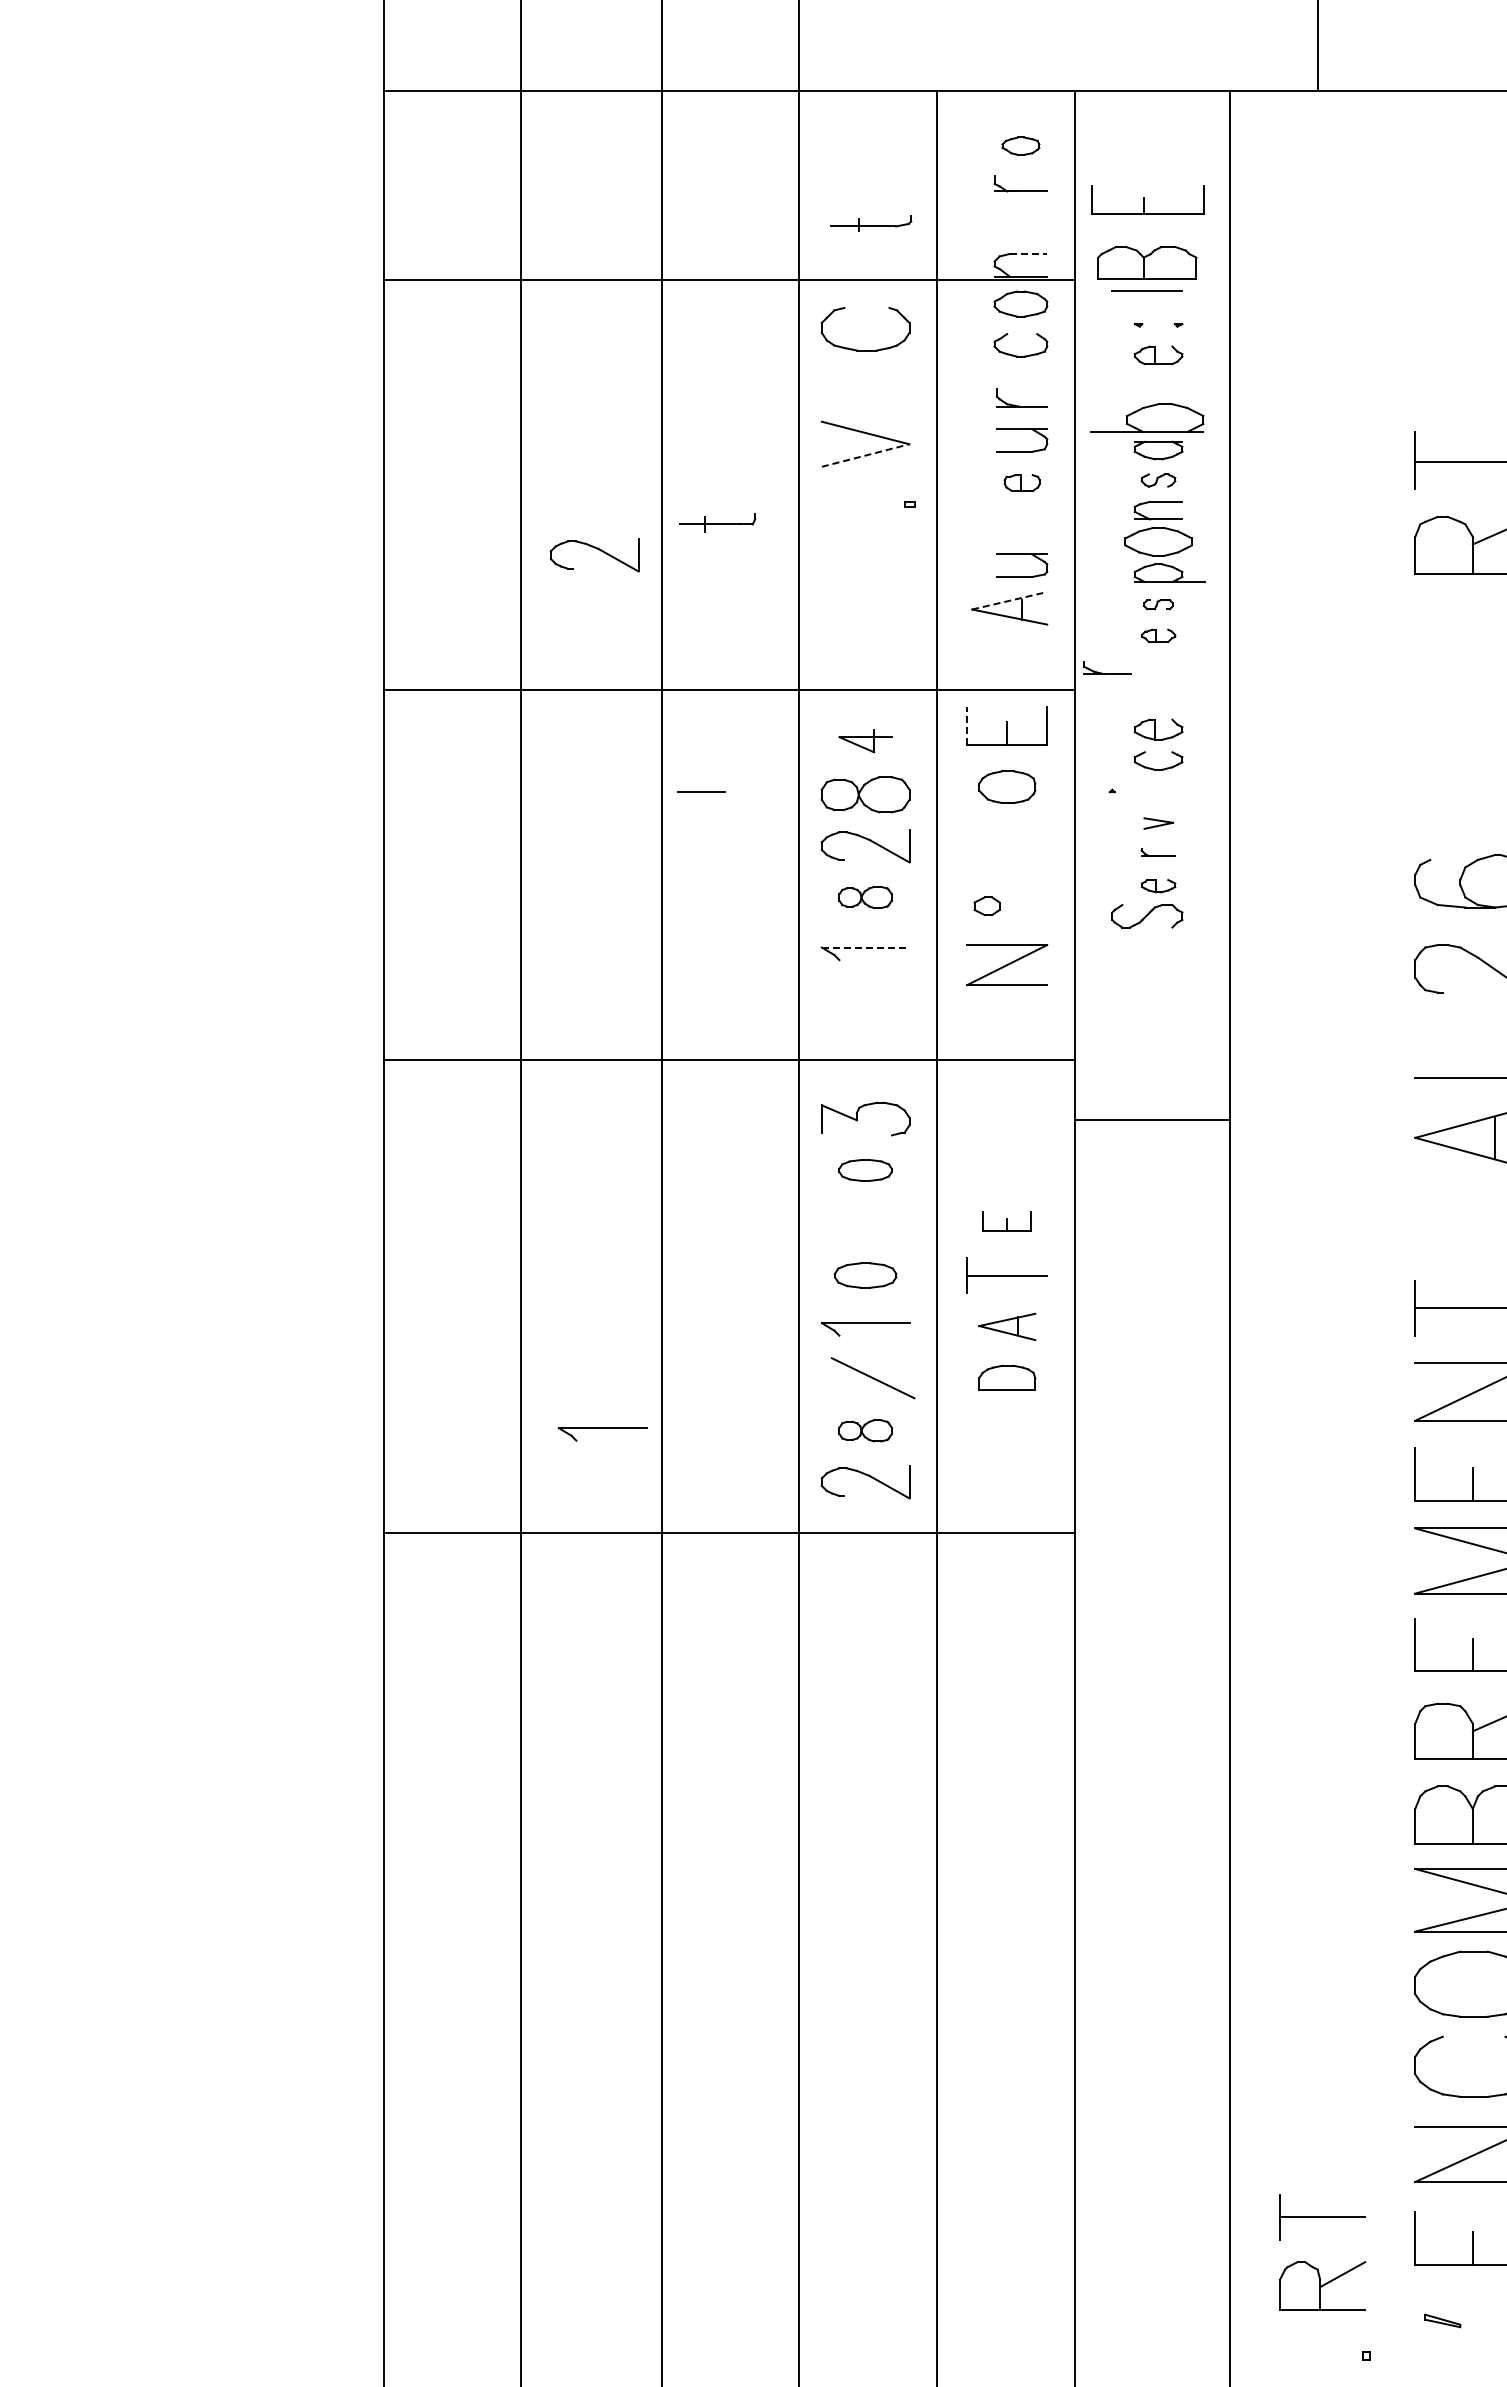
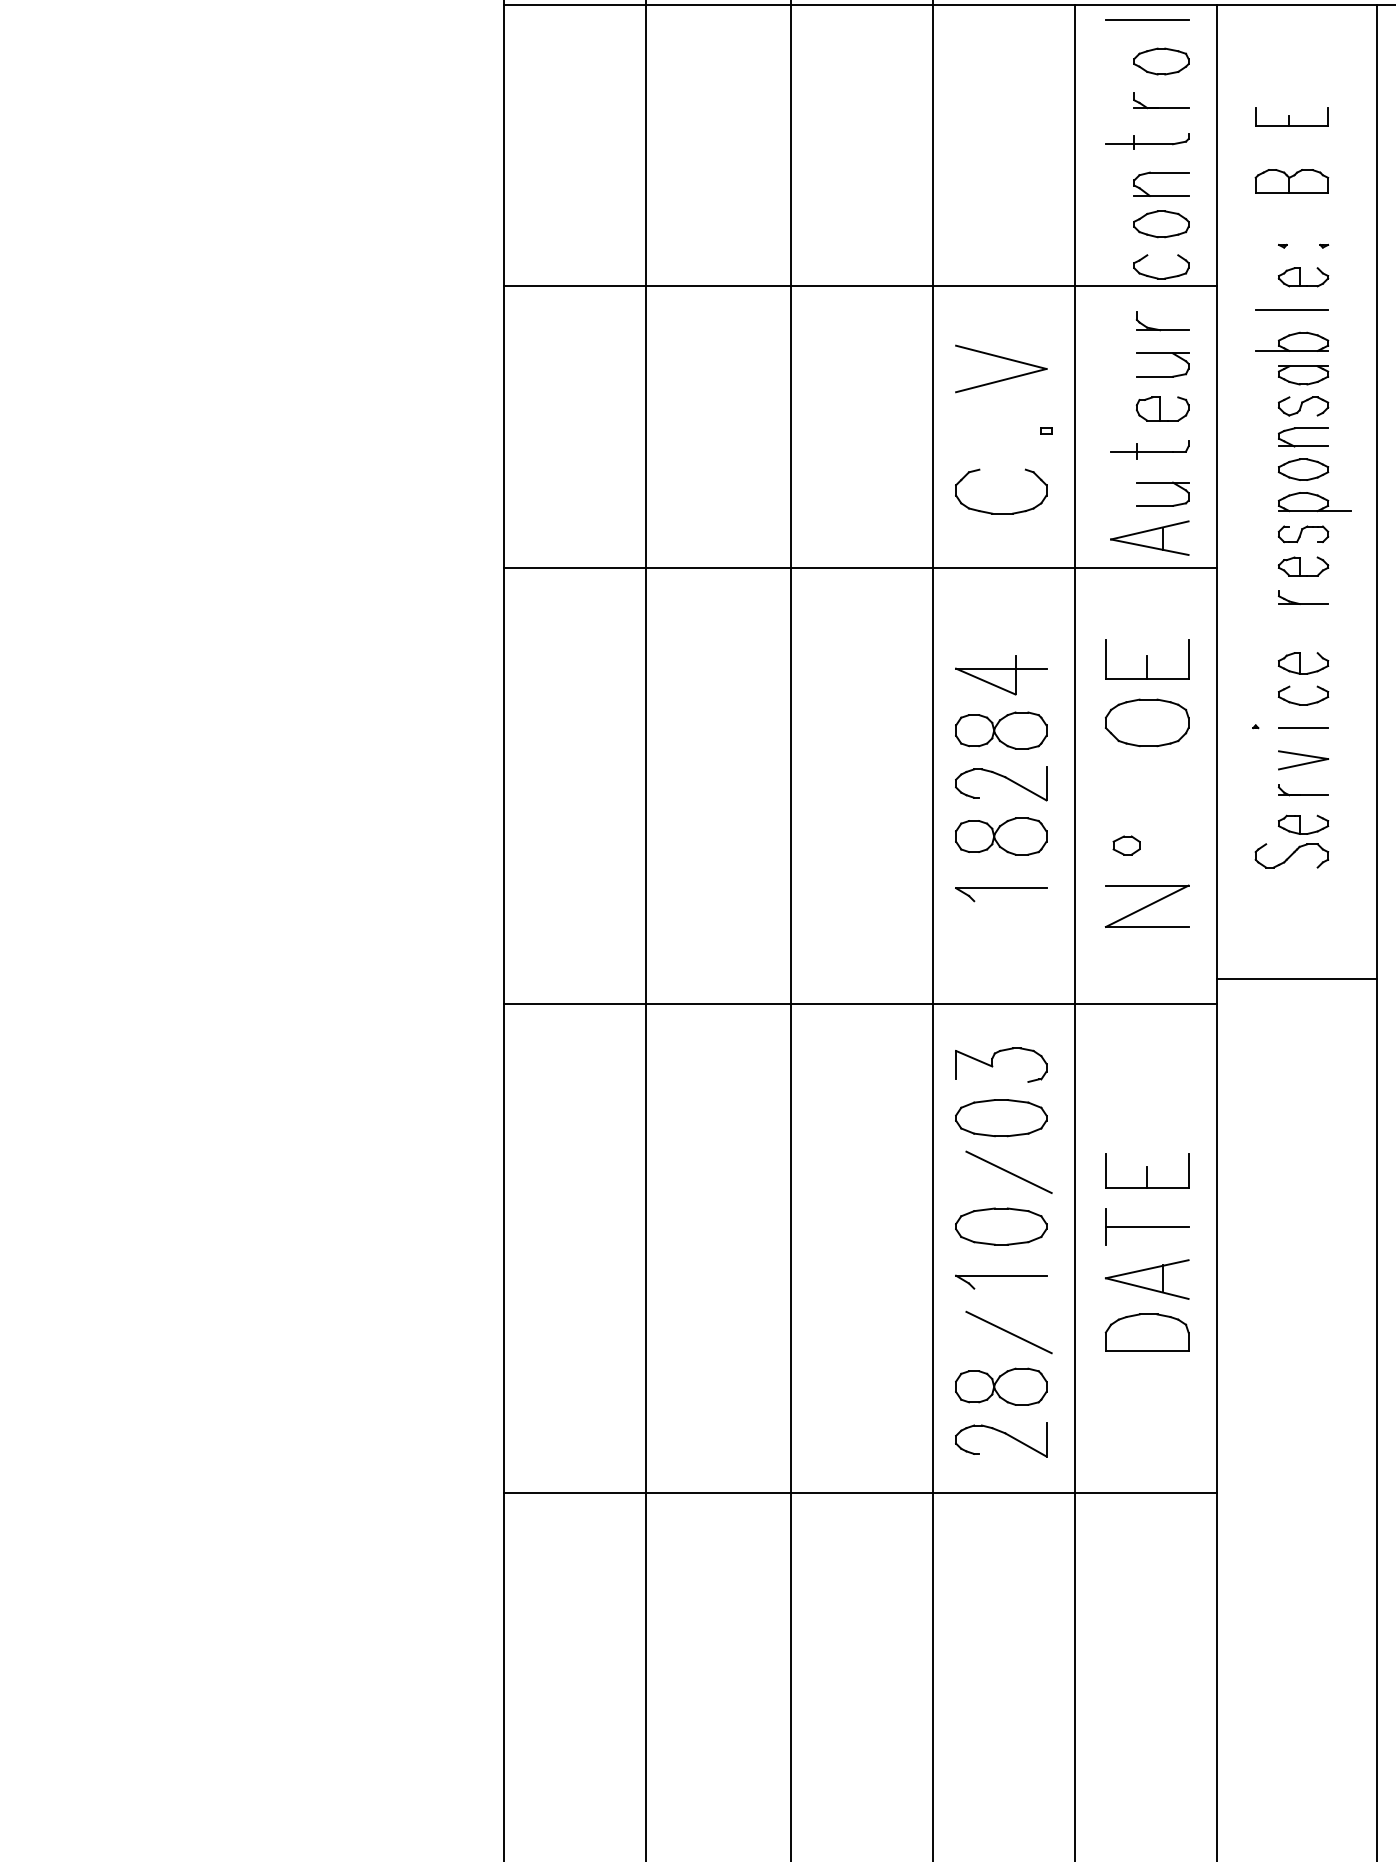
line: (1007, 106) -> (1147, 20), added
part: (1020, 145) -> (1161, 60), size x1.43
part: (1146, 199) -> (1291, 116), size x0.62
part: (871, 223) -> (1147, 141), moved
line: (1028, 254) -> (1169, 173), dashed -> solid
part: (1147, 262) -> (1292, 181), size x0.71
line: (728, 280) -> (859, 286), moved
line: (1146, 290) -> (1291, 309), moved
part: (865, 350) -> (1001, 513), moved
part: (1147, 417) -> (1292, 341), size x0.62
line: (866, 455) -> (1002, 380), dashed -> solid
part: (1158, 480) -> (1303, 406), size x1.43
part: (1022, 482) -> (1163, 408), size x1.43
part: (717, 522) -> (1149, 449), moved
part: (1158, 541) -> (1303, 469), size x0.71
part: (596, 549) -> (723, 477), removed
line: (1009, 600) -> (1149, 530), dashed -> solid
part: (1158, 604) -> (1303, 534), size x1.67
part: (1158, 635) -> (1303, 566), size x1.43
part: (1106, 668) -> (1302, 598), moved
line: (728, 690) -> (859, 568), moved
line: (967, 725) -> (1106, 659), dashed -> solid
part: (865, 740) -> (1001, 674), size x1.67
part: (1007, 786) -> (1147, 722), size x1.43
line: (701, 791) -> (1303, 727), moved
part: (1158, 823) -> (1303, 760), size x1.67
part: (1157, 852) -> (1302, 790), size x1.43
part: (1158, 885) -> (1303, 824), size x1.43
part: (865, 897) -> (1001, 836), size x1.67
line: (865, 947) -> (1001, 888), dashed -> solid
line: (1152, 1120) -> (1297, 978), moved
part: (865, 1170) -> (1001, 1118), size x1.67
part: (1006, 1221) -> (1146, 1170), size x1.67
line: (872, 1222) -> (1008, 1171), added
part: (865, 1275) -> (1001, 1226), size x1.43
part: (1007, 1326) -> (1147, 1279), size x1.43
part: (1007, 1377) -> (1147, 1331), size x1.43
part: (865, 1430) -> (1001, 1386), size x1.67
part: (602, 1434) -> (729, 1390), removed

